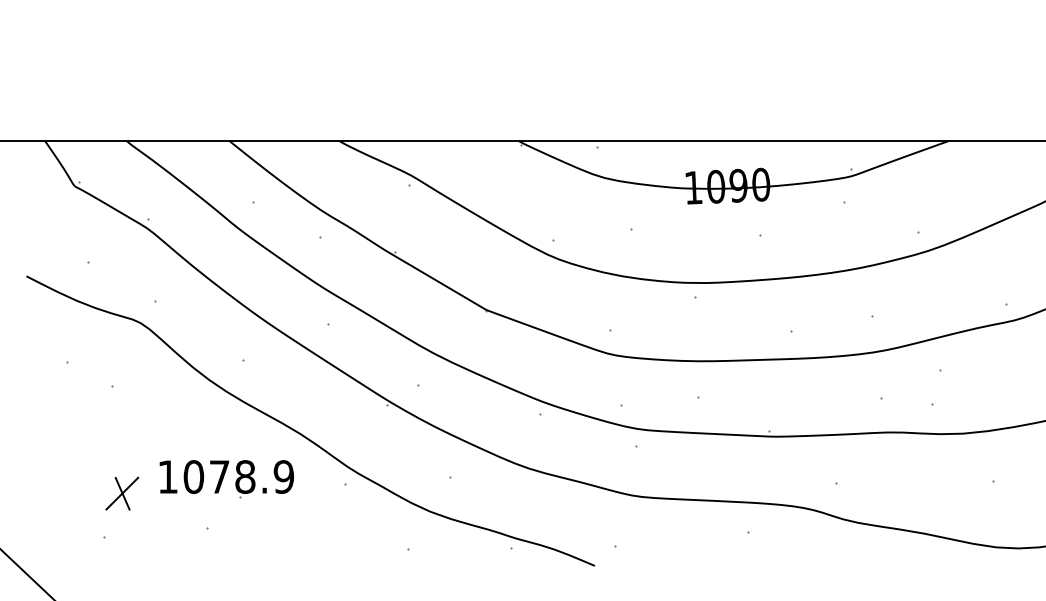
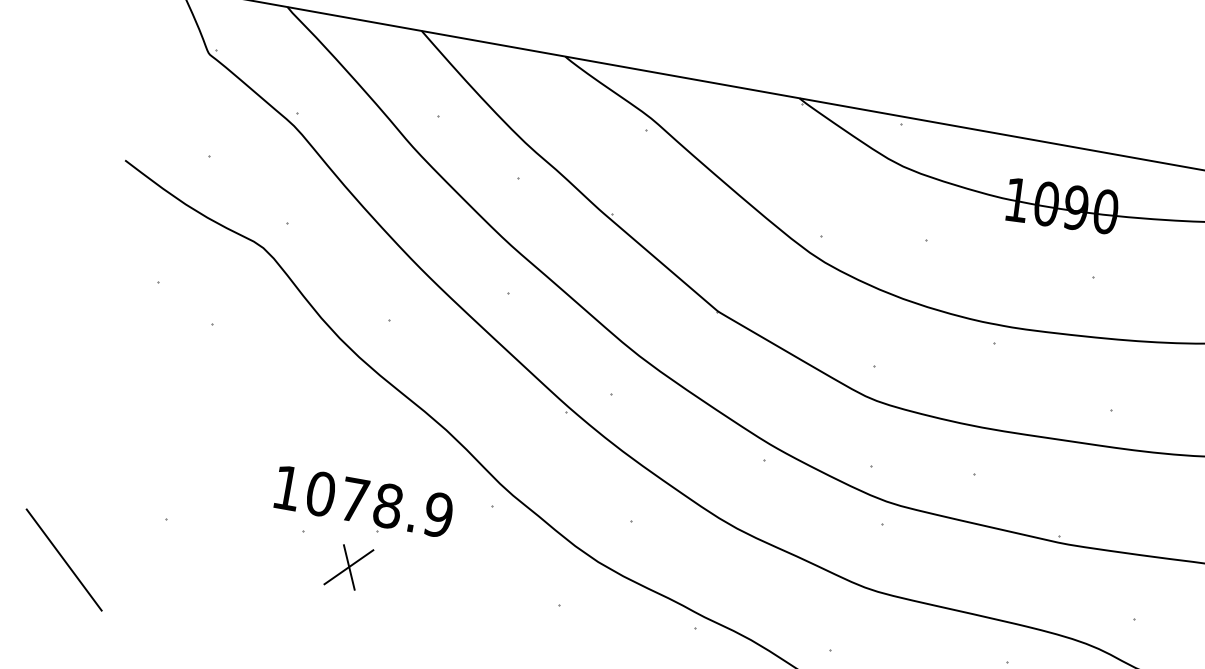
part: (226, 479) -> (362, 504), moved
part: (122, 493) -> (349, 567), moved

